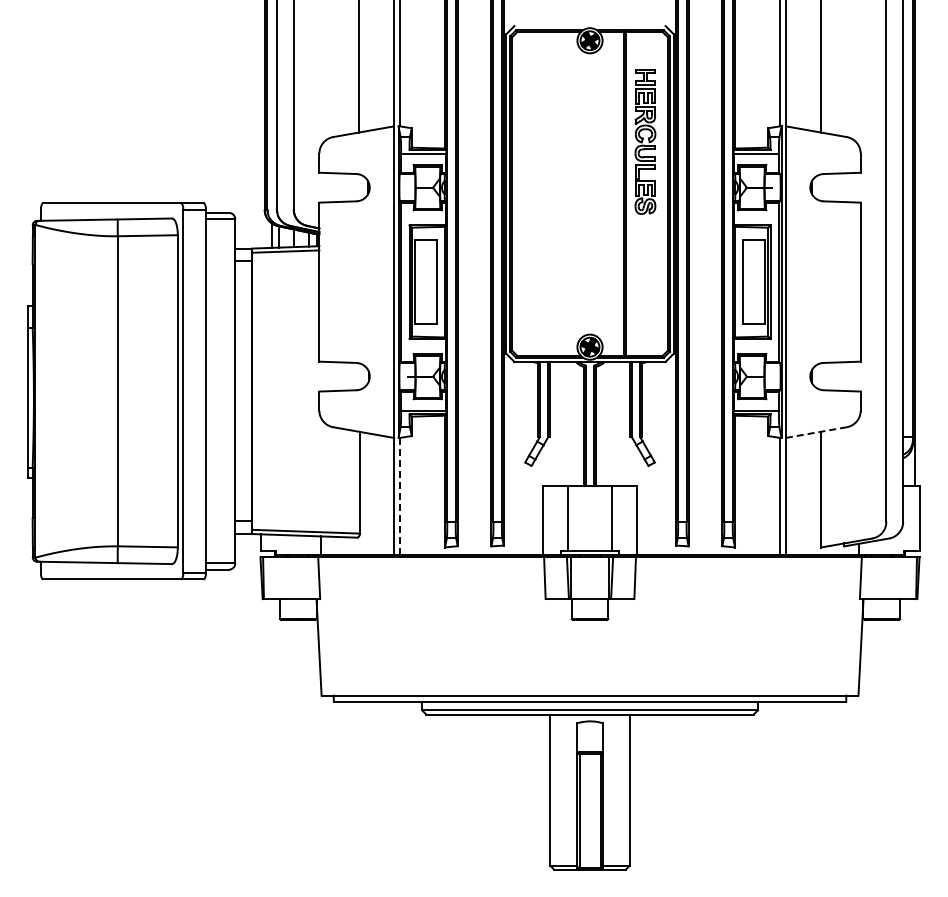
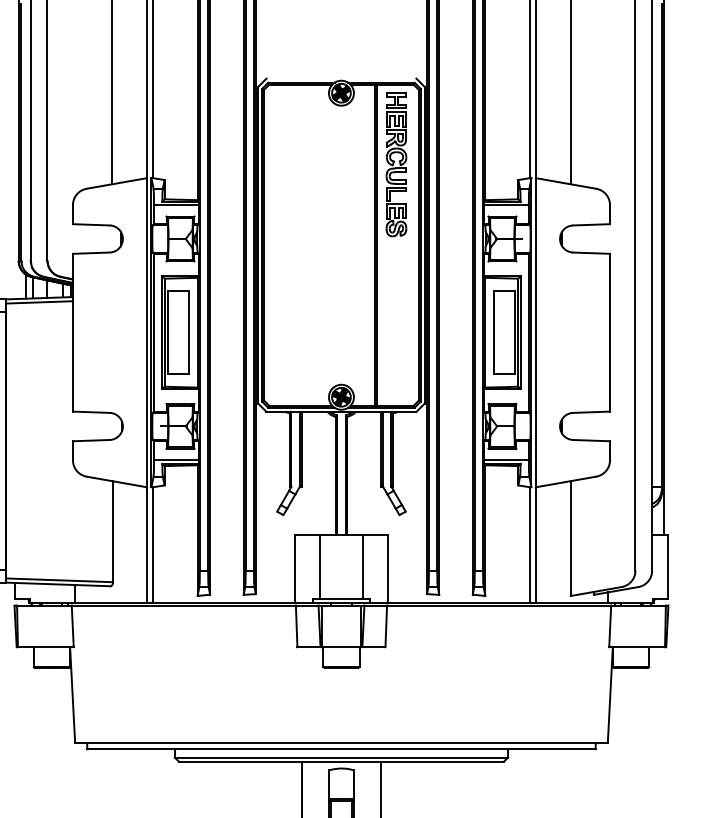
part: (645, 141) -> (396, 164), moved
line: (816, 432) -> (566, 481), dashed -> solid
line: (400, 496) -> (153, 545), dashed -> solid

